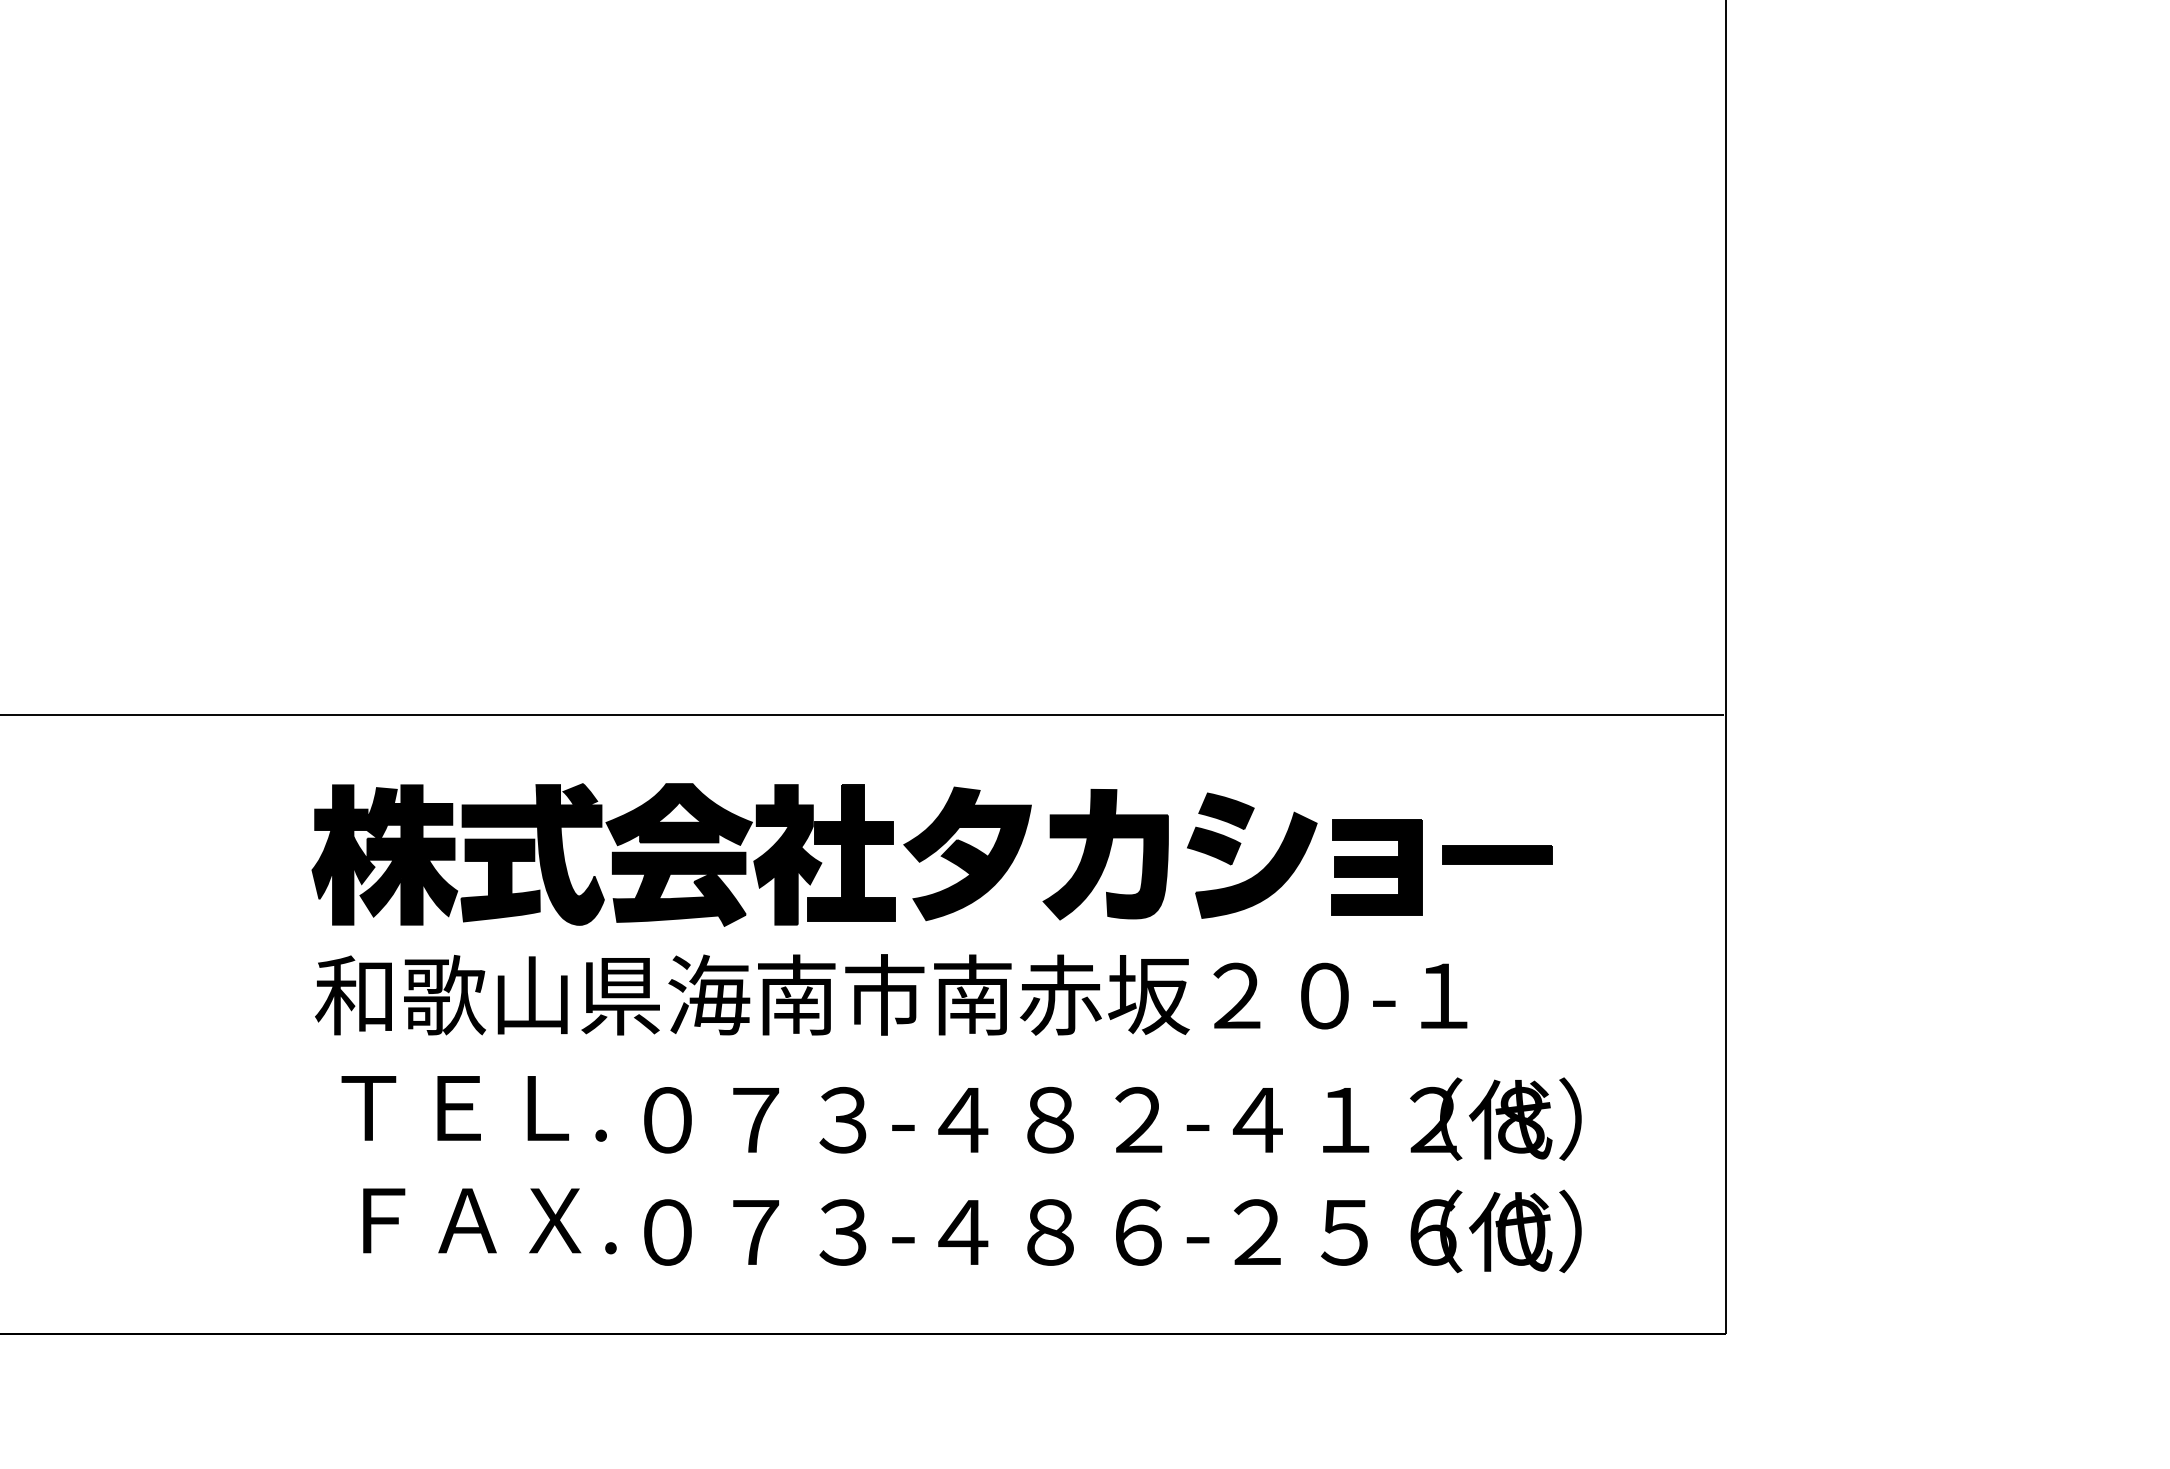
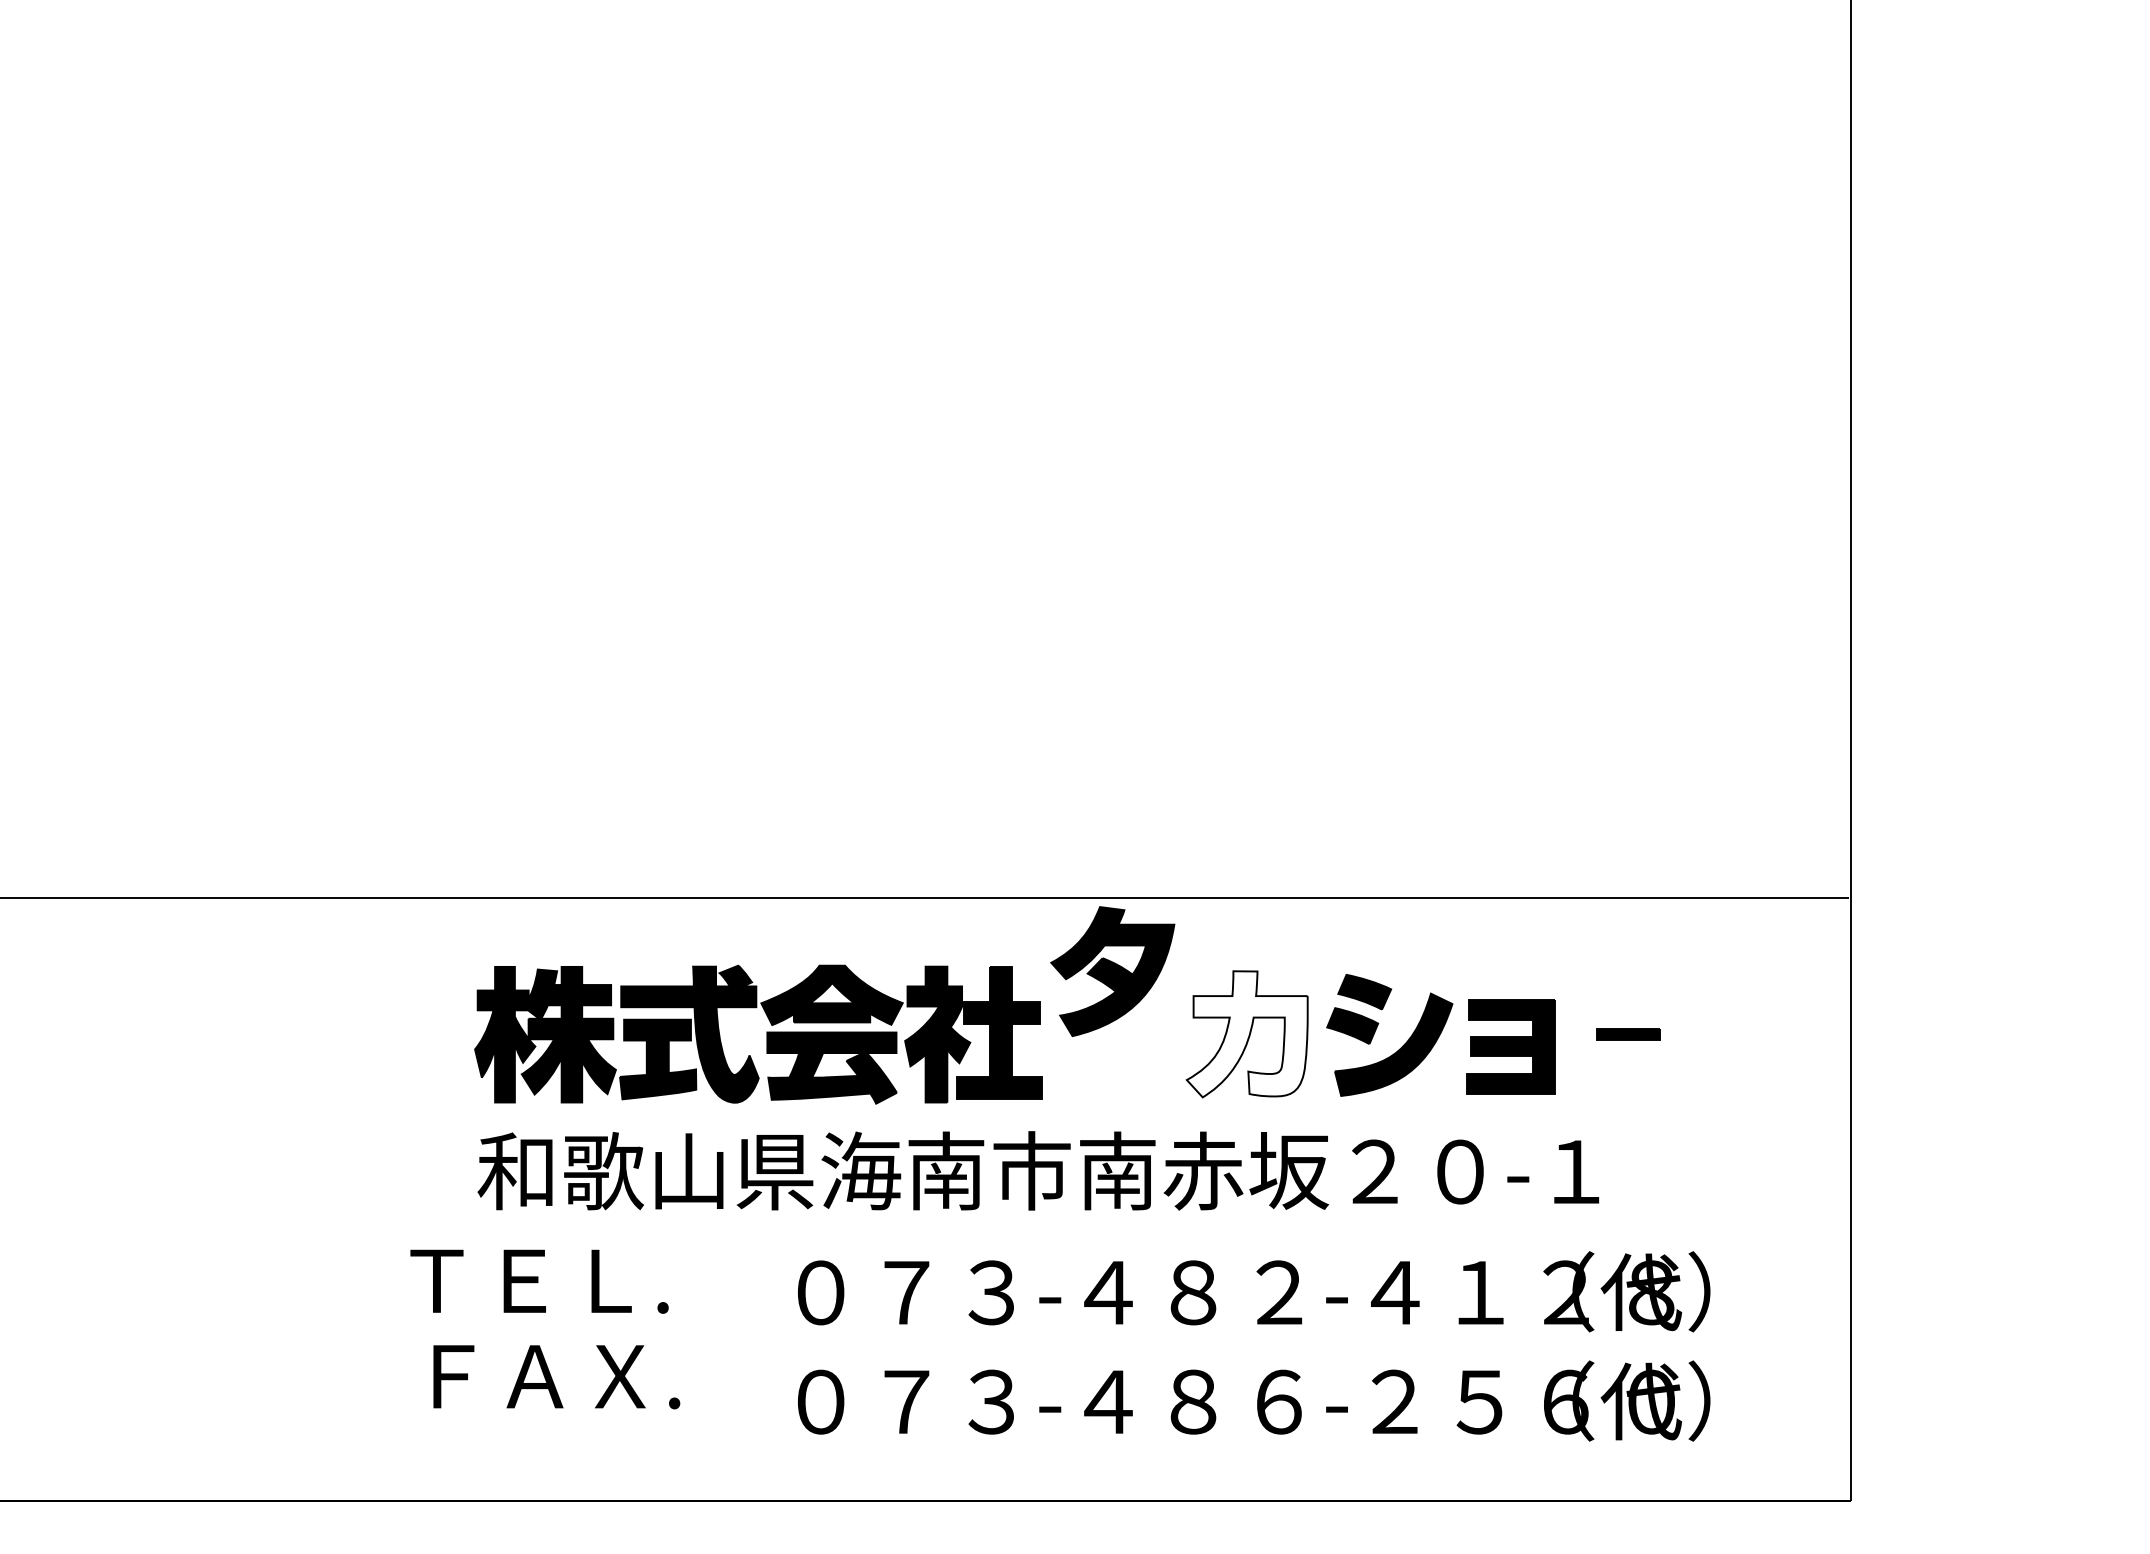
part: (967, 853) -> (1112, 971), moved
fill: (1105, 854) -> (1246, 1034), removed
part: (1497, 854) -> (1628, 1034), size x0.6
text: (474, 1108) -> (539, 1281), moved
text: (489, 1221) -> (556, 1377), moved

